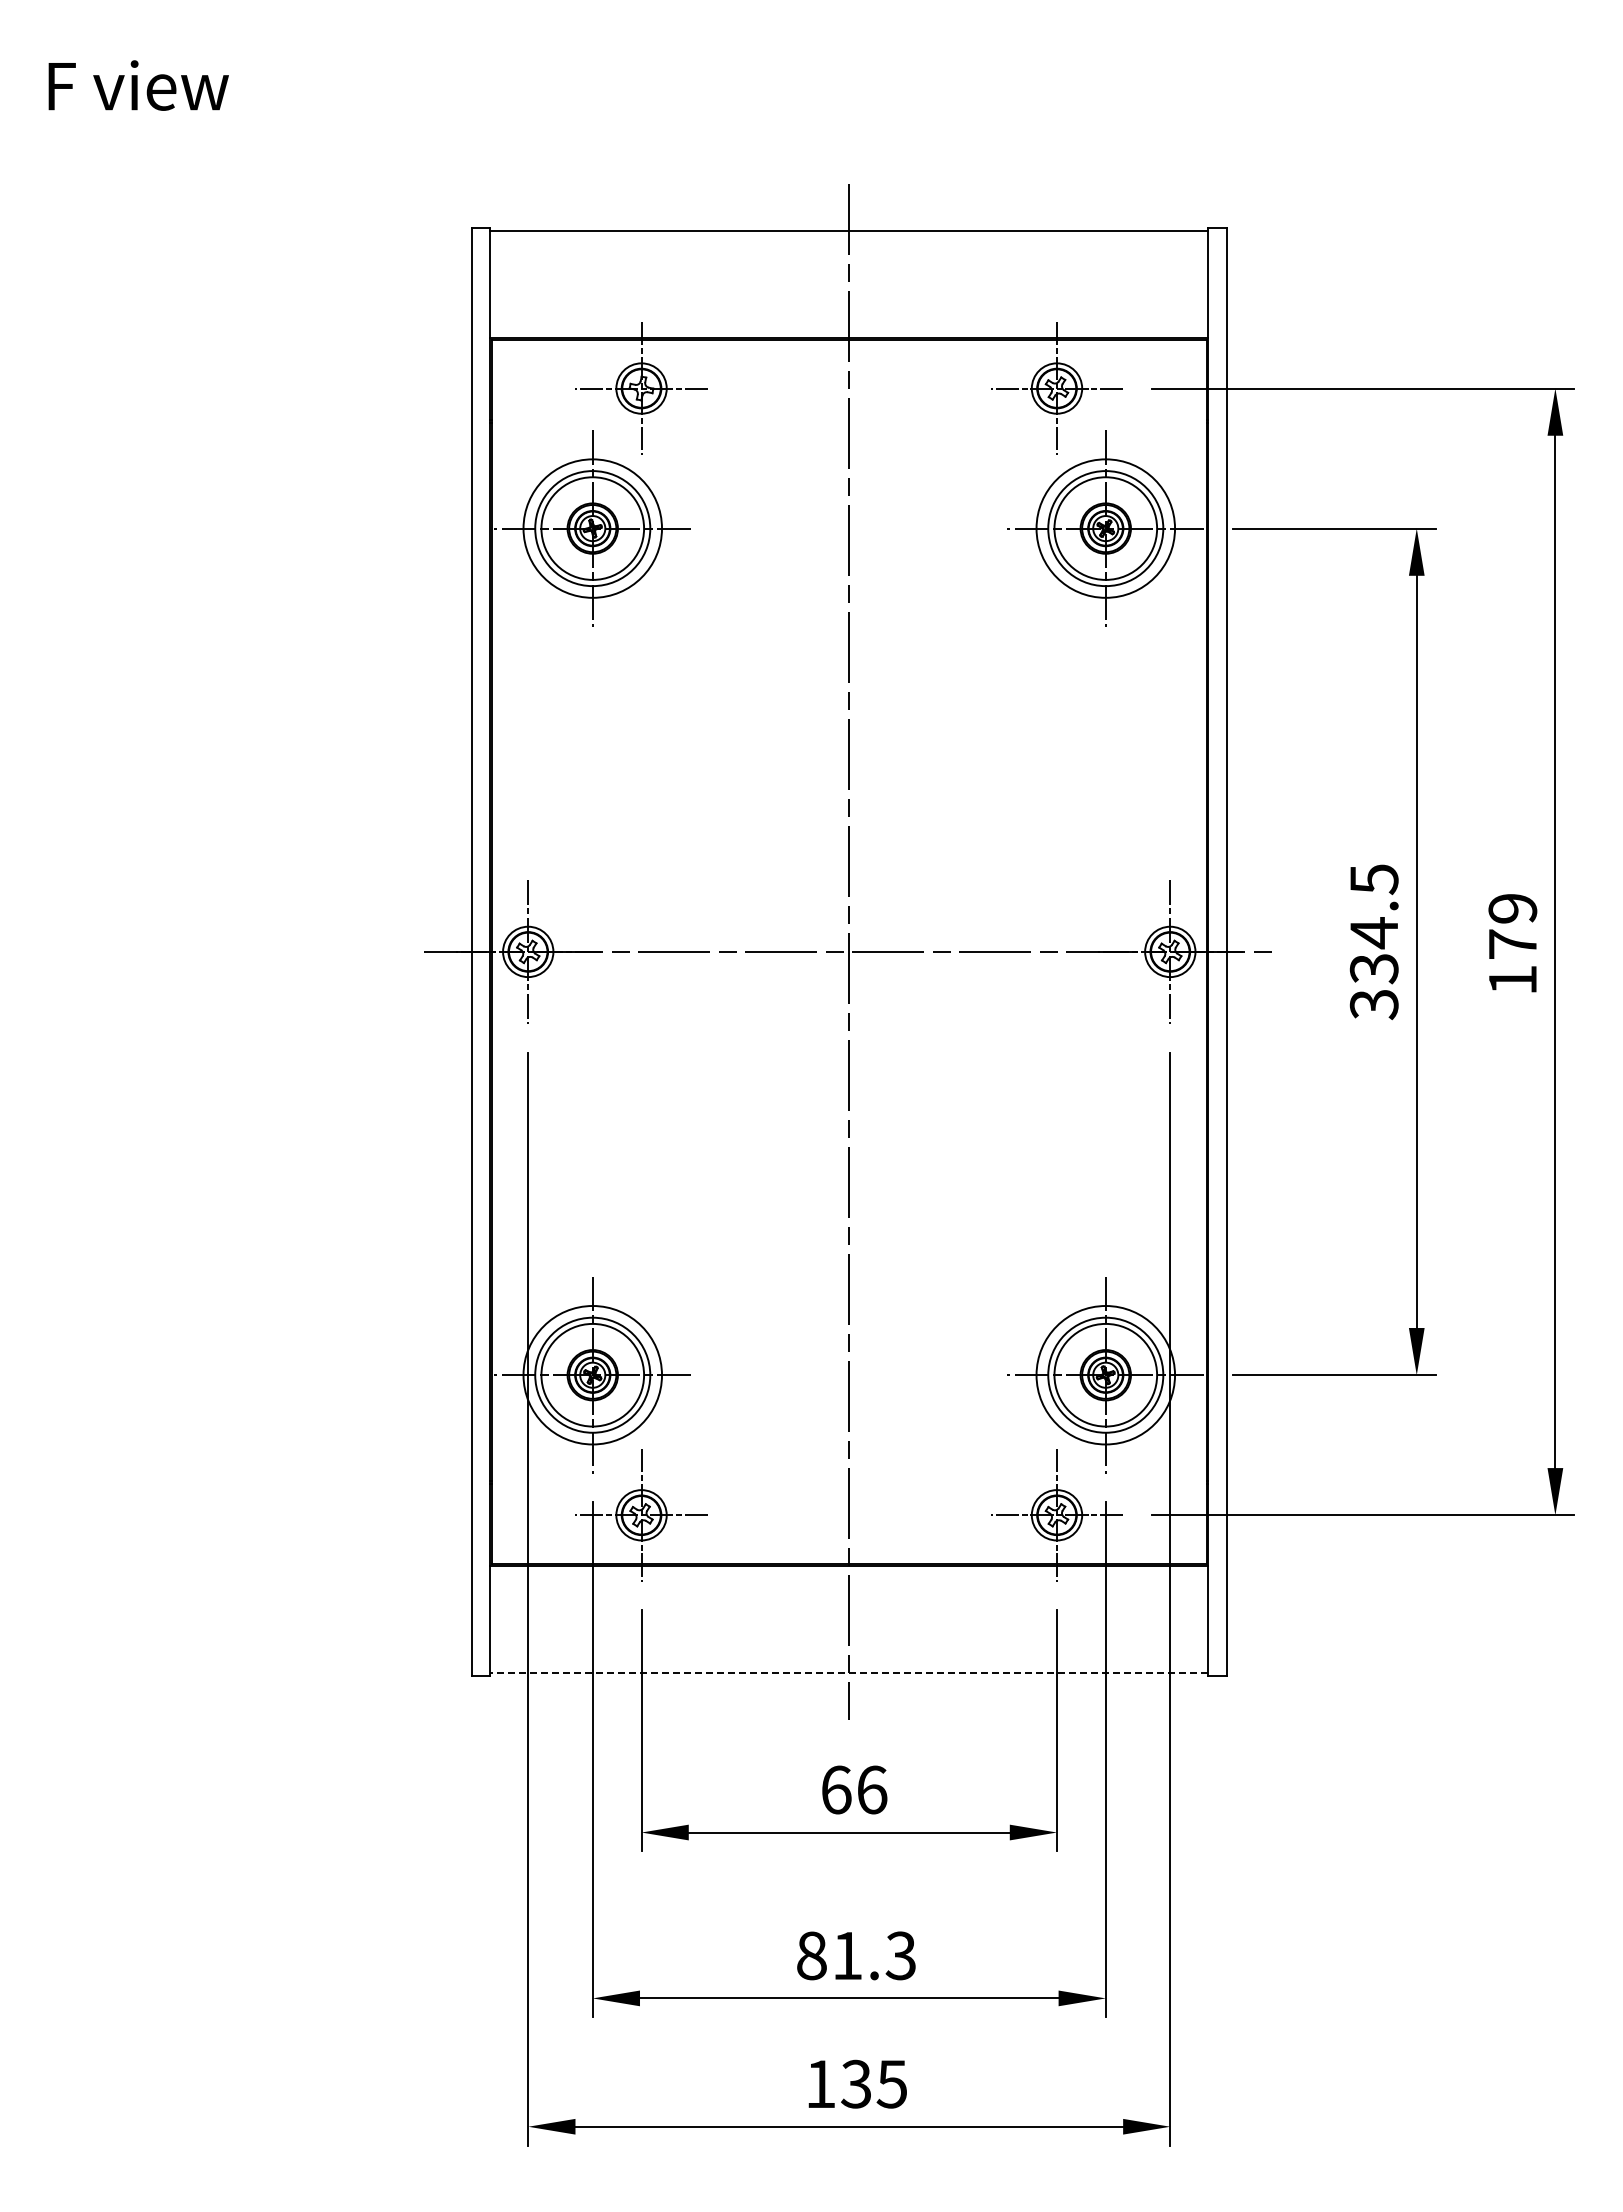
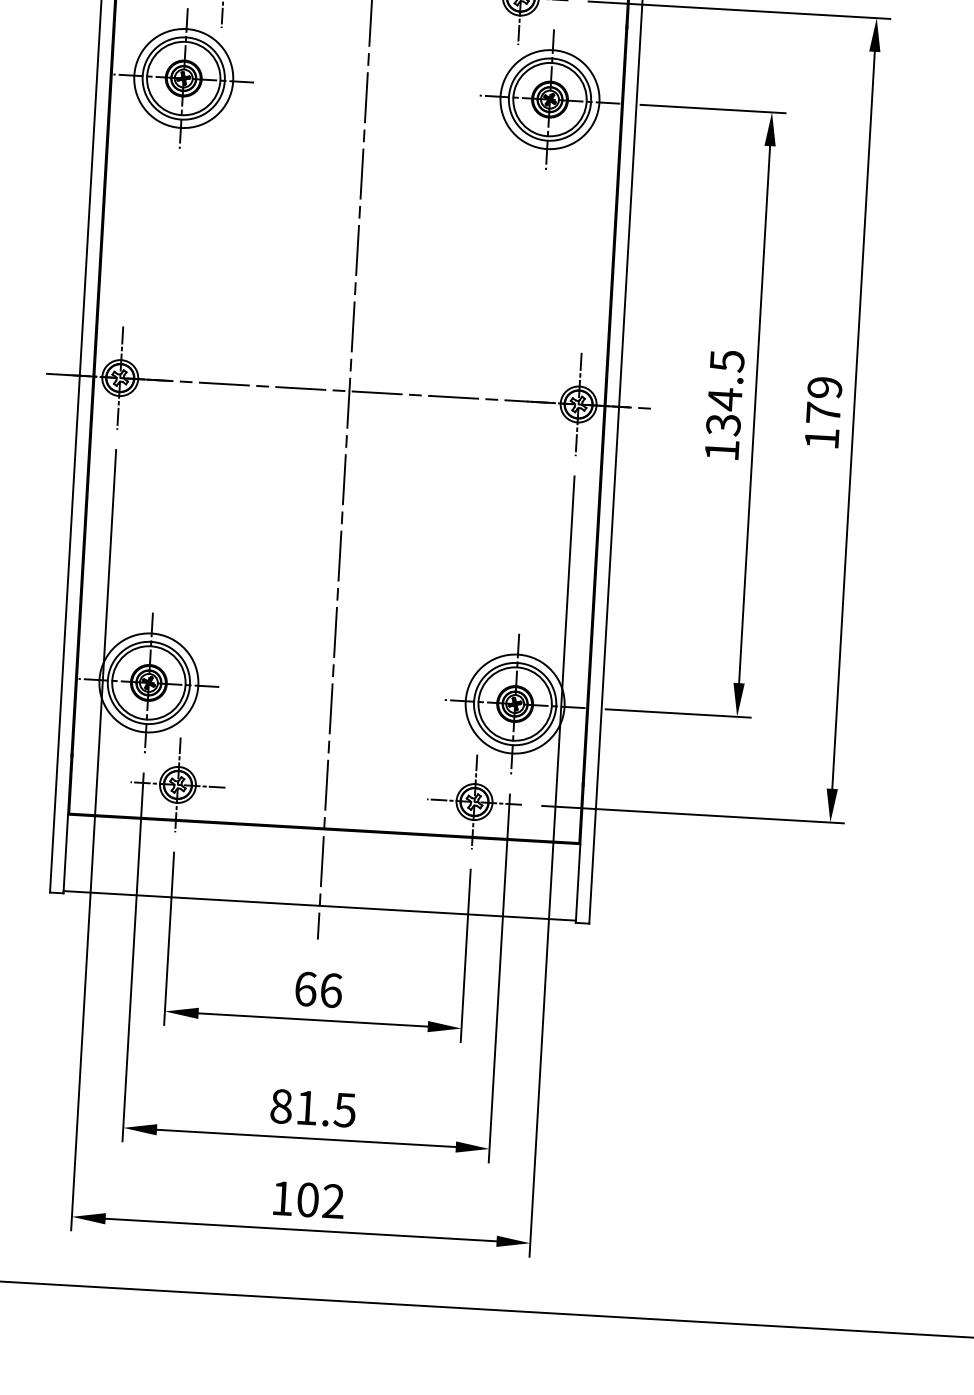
text: (1373, 1005) -> (721, 451), 334.5 -> 134.5
line: (849, 1672) -> (319, 905), dashed -> solid
text: (900, 1955) -> (344, 1109), 81.3 -> 81.5
text: (874, 2083) -> (320, 1200), 135 -> 102

